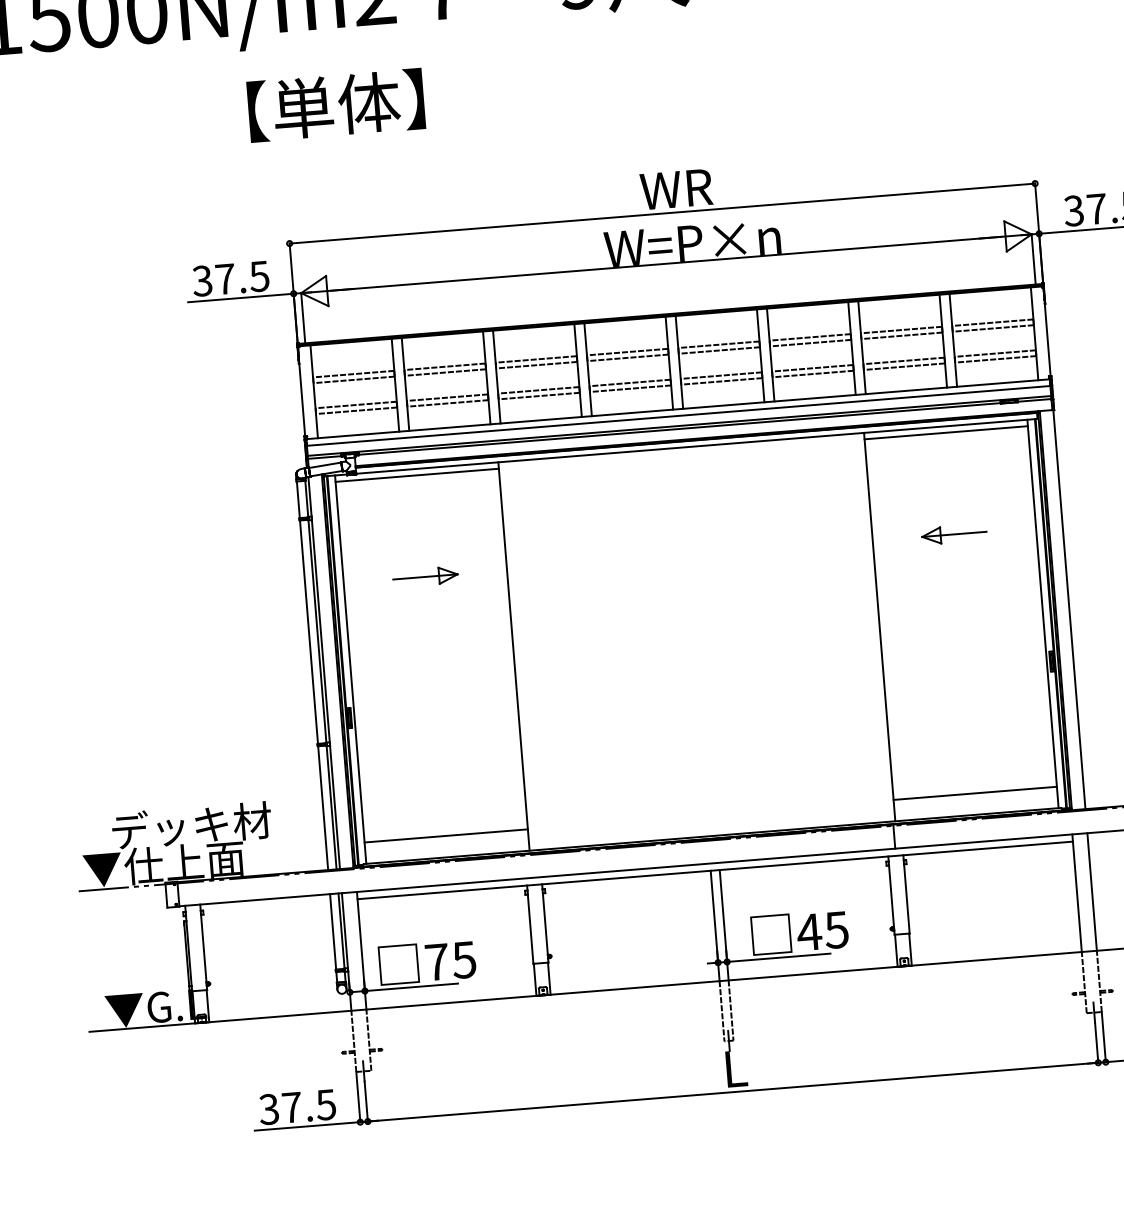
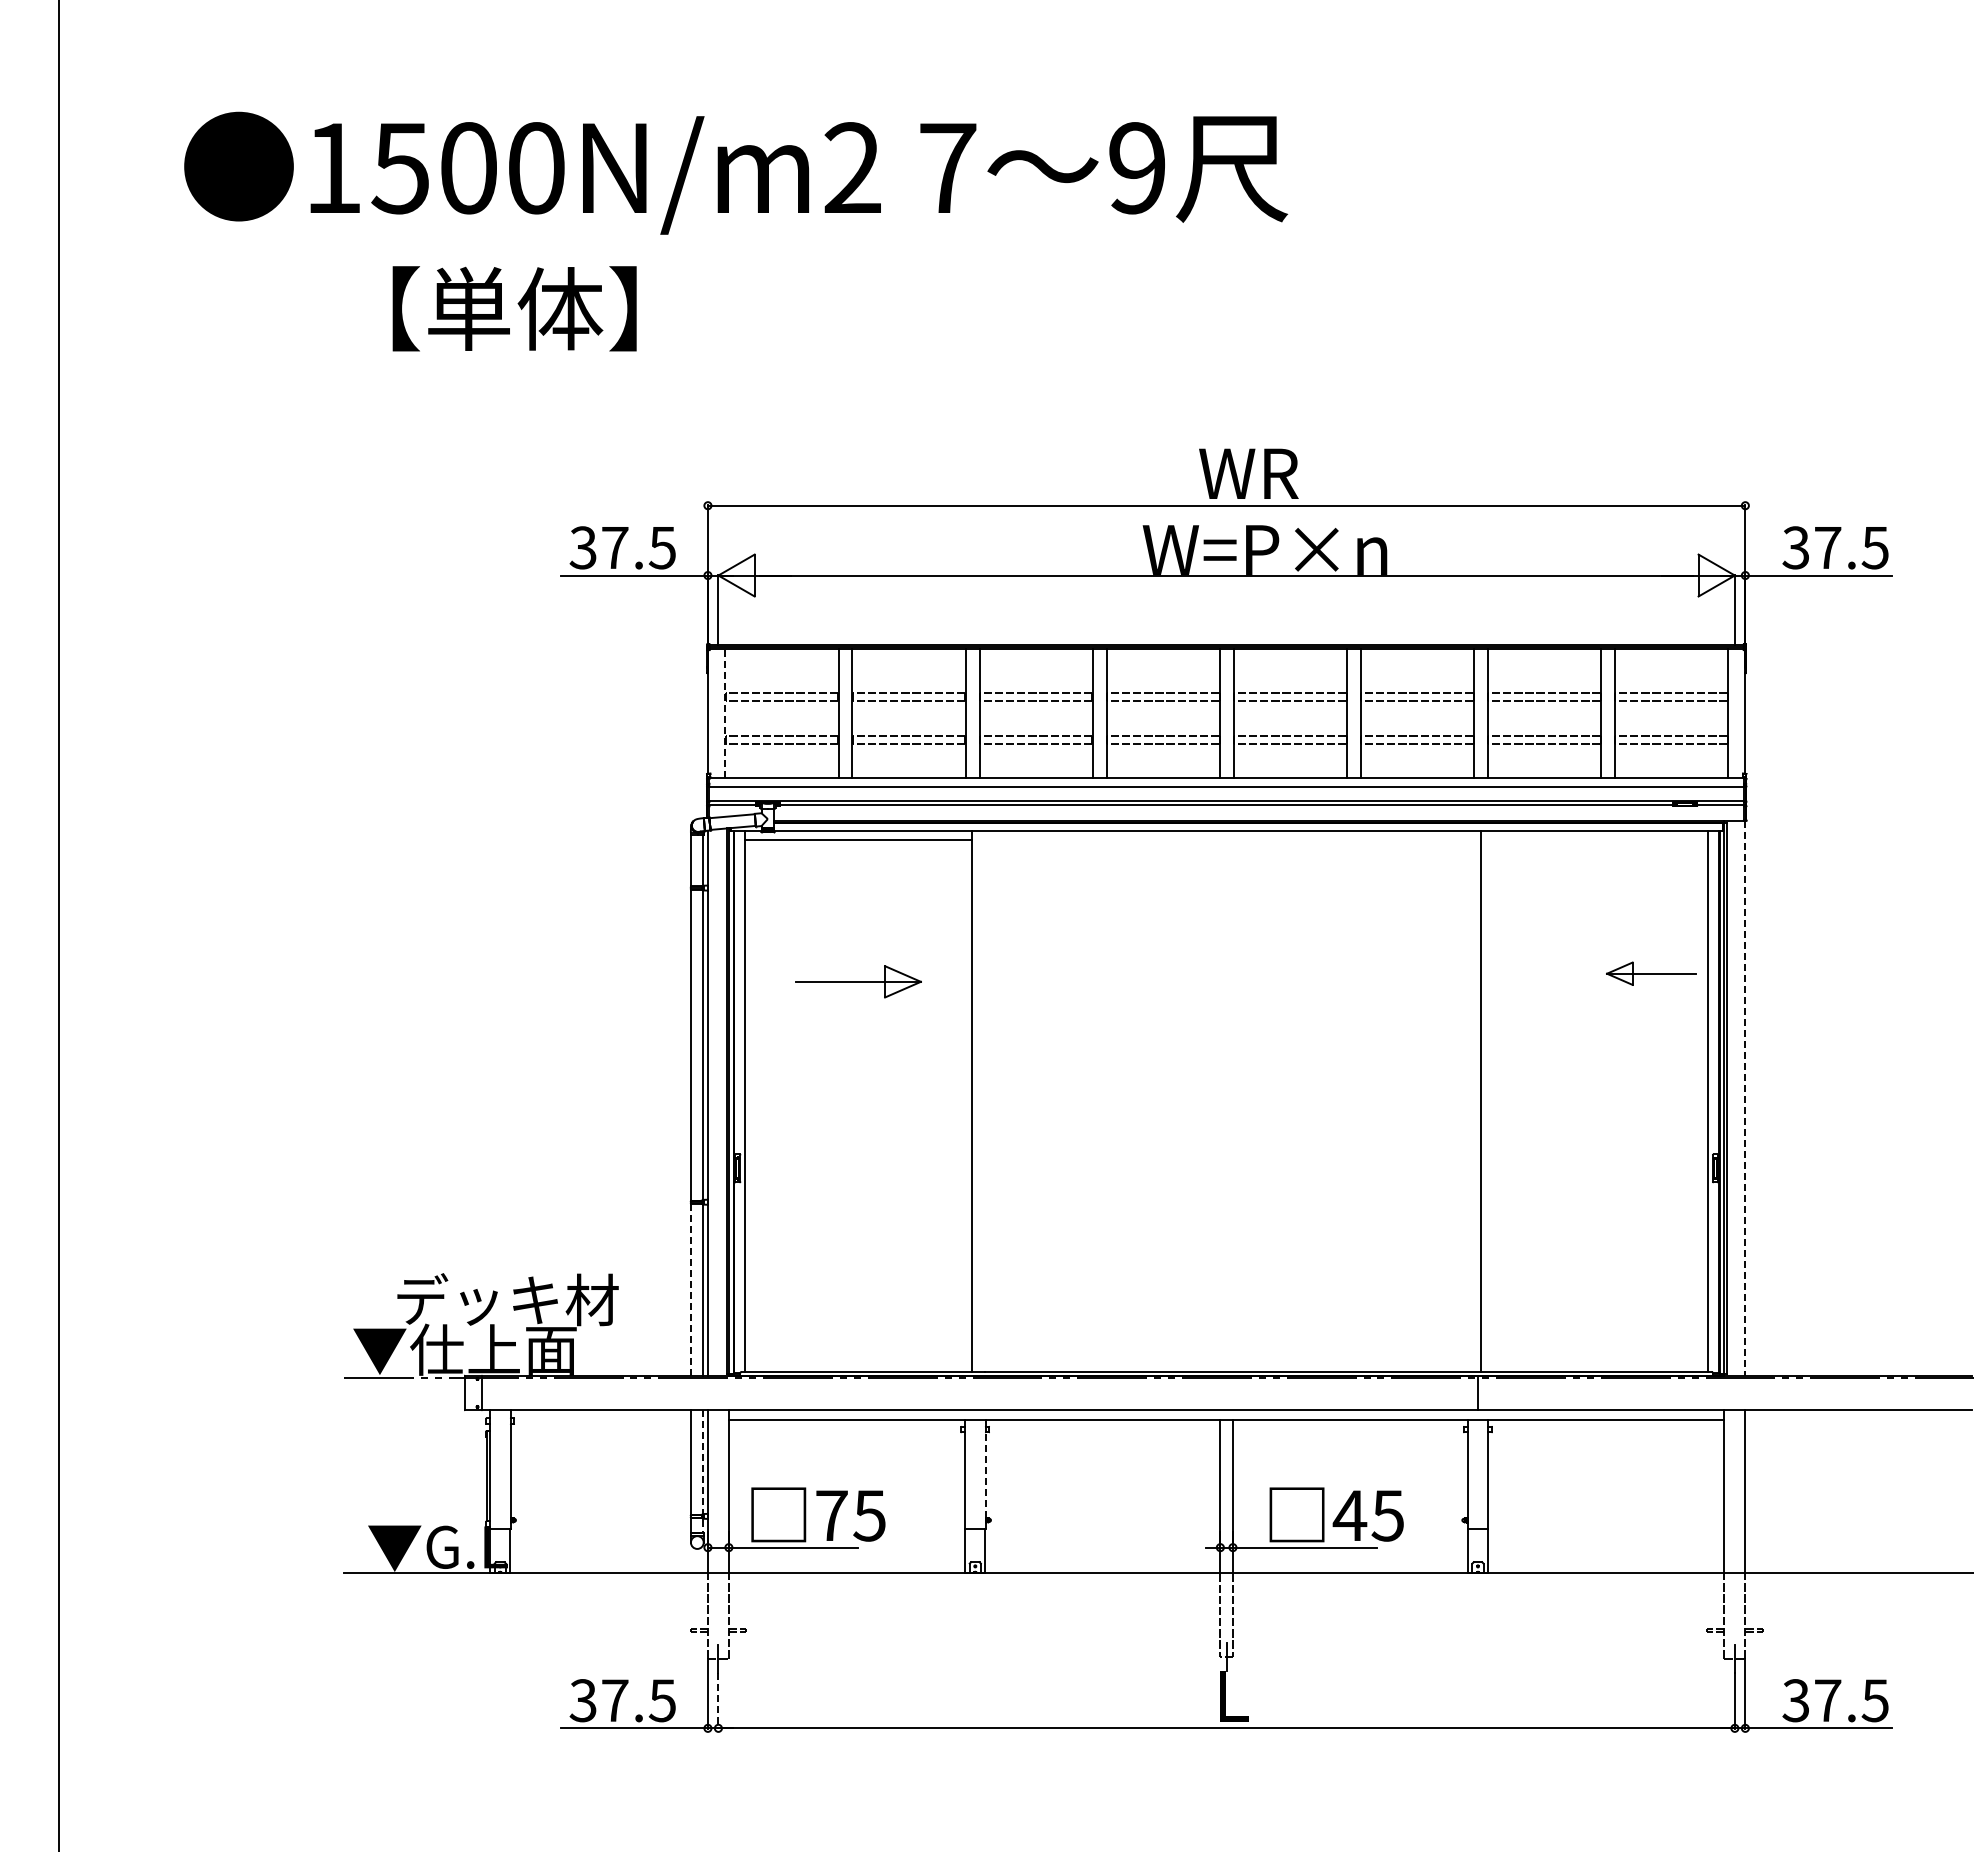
text: (336, 105) -> (514, 308), moved
line: (314, 391) -> (725, 713), solid -> dashed
line: (946, 432) -> (1594, 840), removed
part: (954, 534) -> (1651, 973), moved
part: (425, 576) -> (858, 981), size x1.4
line: (1069, 609) -> (1745, 1098), solid -> dashed
line: (975, 793) -> (1594, 1342), removed
line: (323, 808) -> (691, 1290), solid -> dashed
line: (446, 836) -> (858, 1342), removed
line: (545, 927) -> (985, 1479), solid -> dashed
line: (342, 937) -> (703, 1471), solid -> dashed
line: (366, 1101) -> (718, 1700), solid -> dashed

